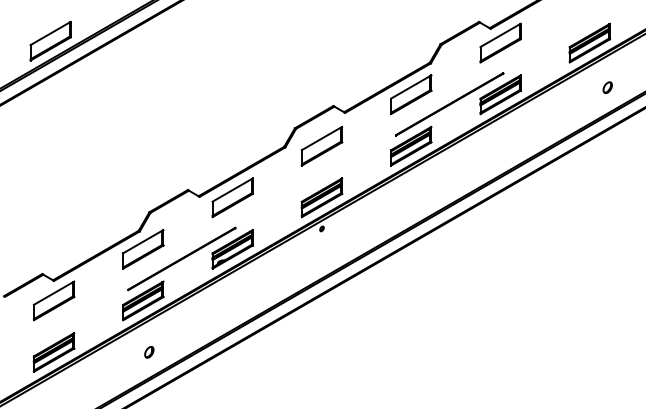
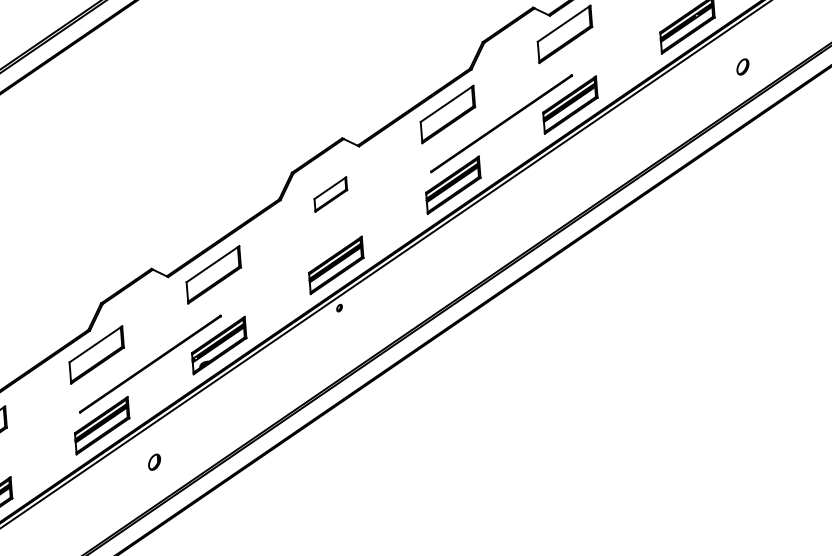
part: (607, 87) -> (742, 66), moved
part: (321, 145) -> (330, 193), size x0.6
part: (149, 352) -> (154, 462), moved

